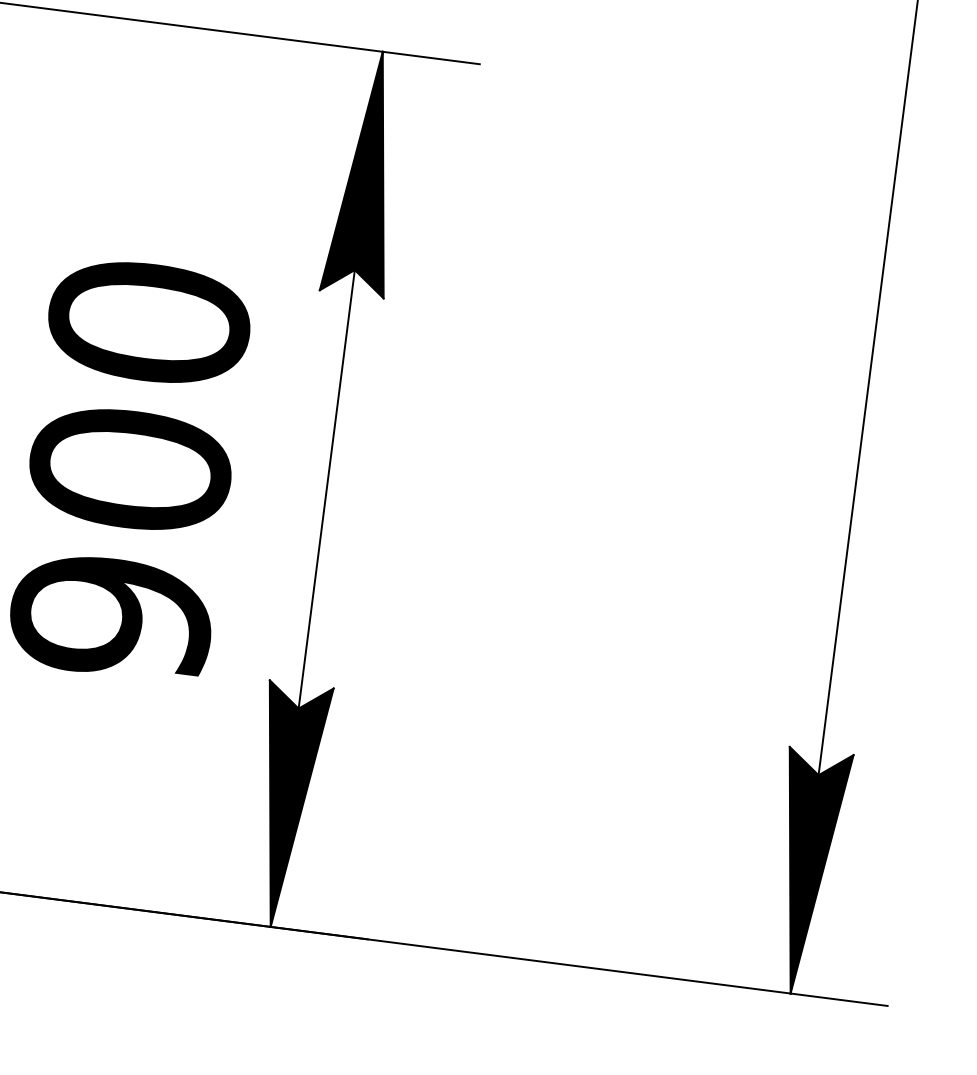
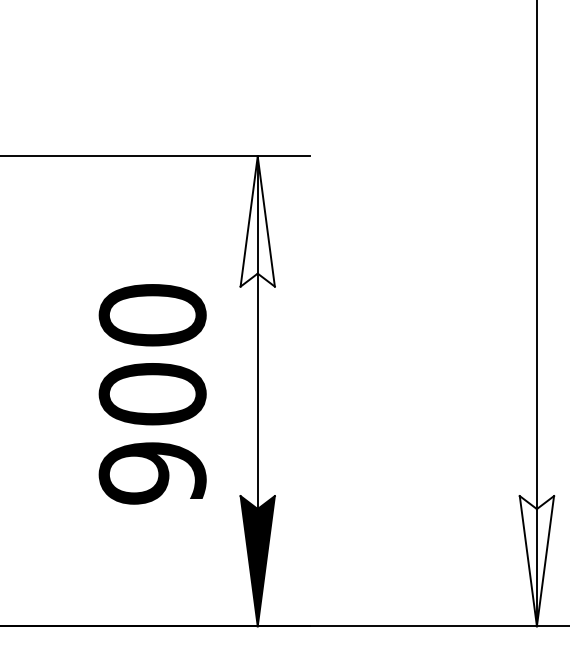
fill: (366, 172) -> (257, 221), removed
fill: (805, 872) -> (536, 561), removed

